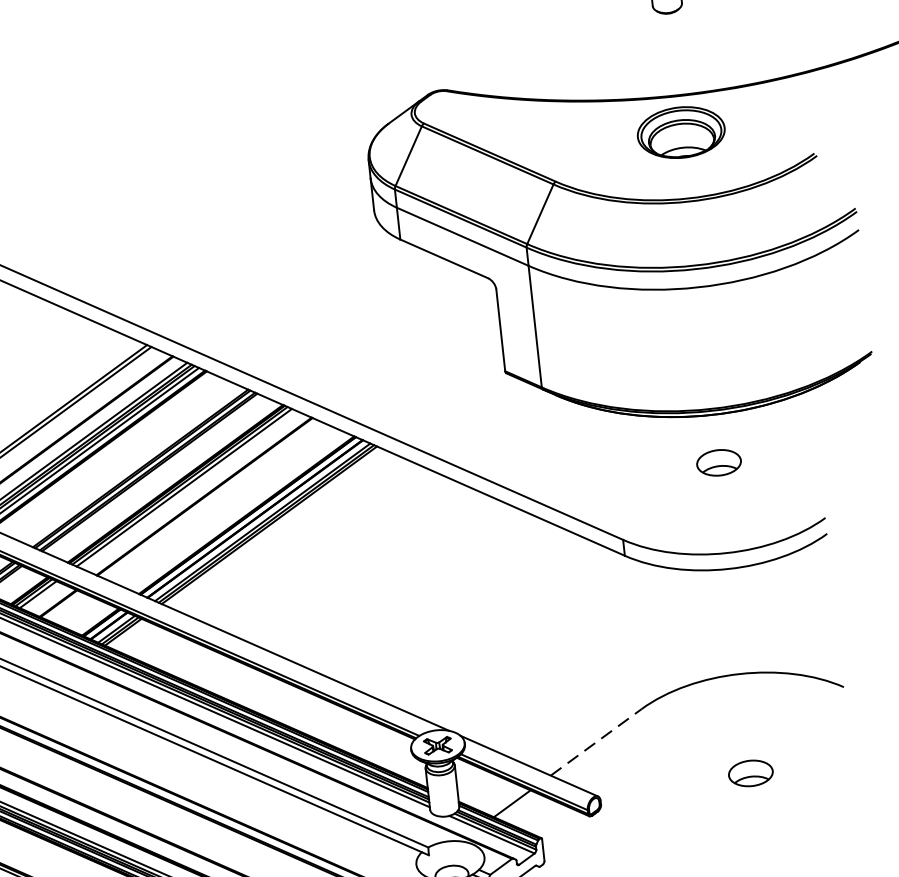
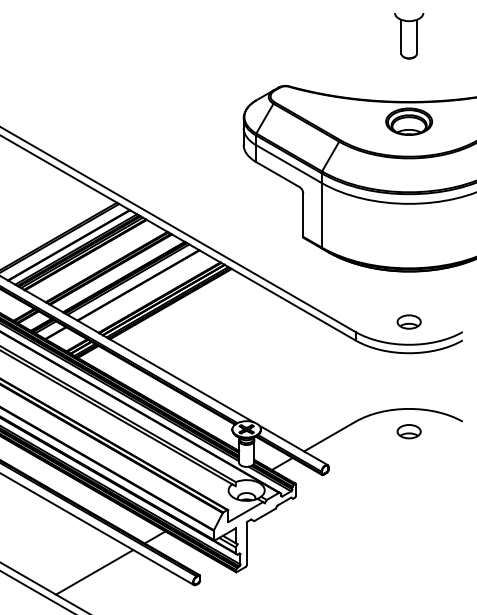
part: (717, 461) -> (408, 321), moved
line: (595, 742) -> (329, 436), dashed -> solid
part: (749, 773) -> (408, 431), moved

